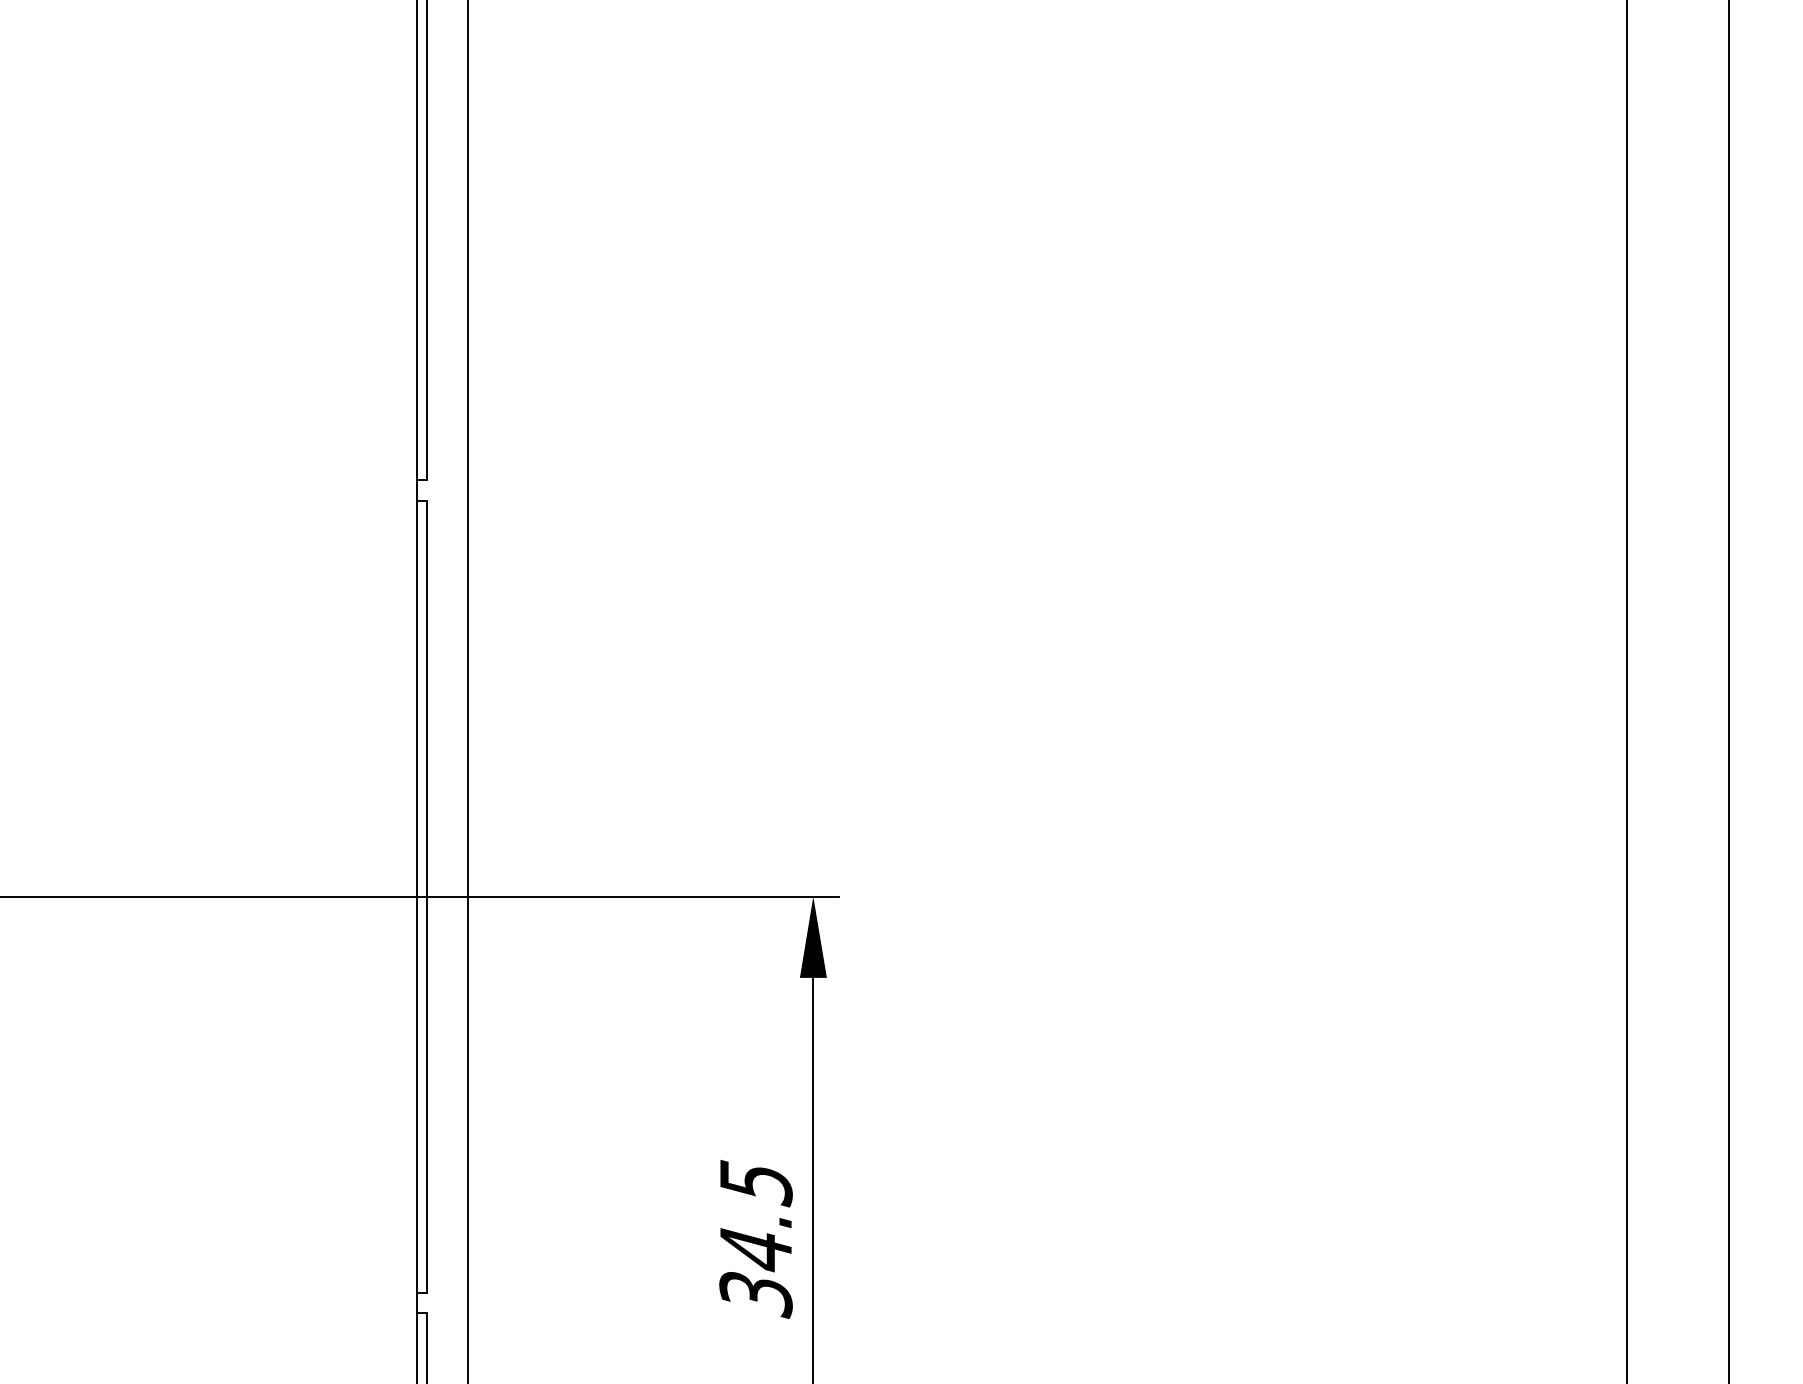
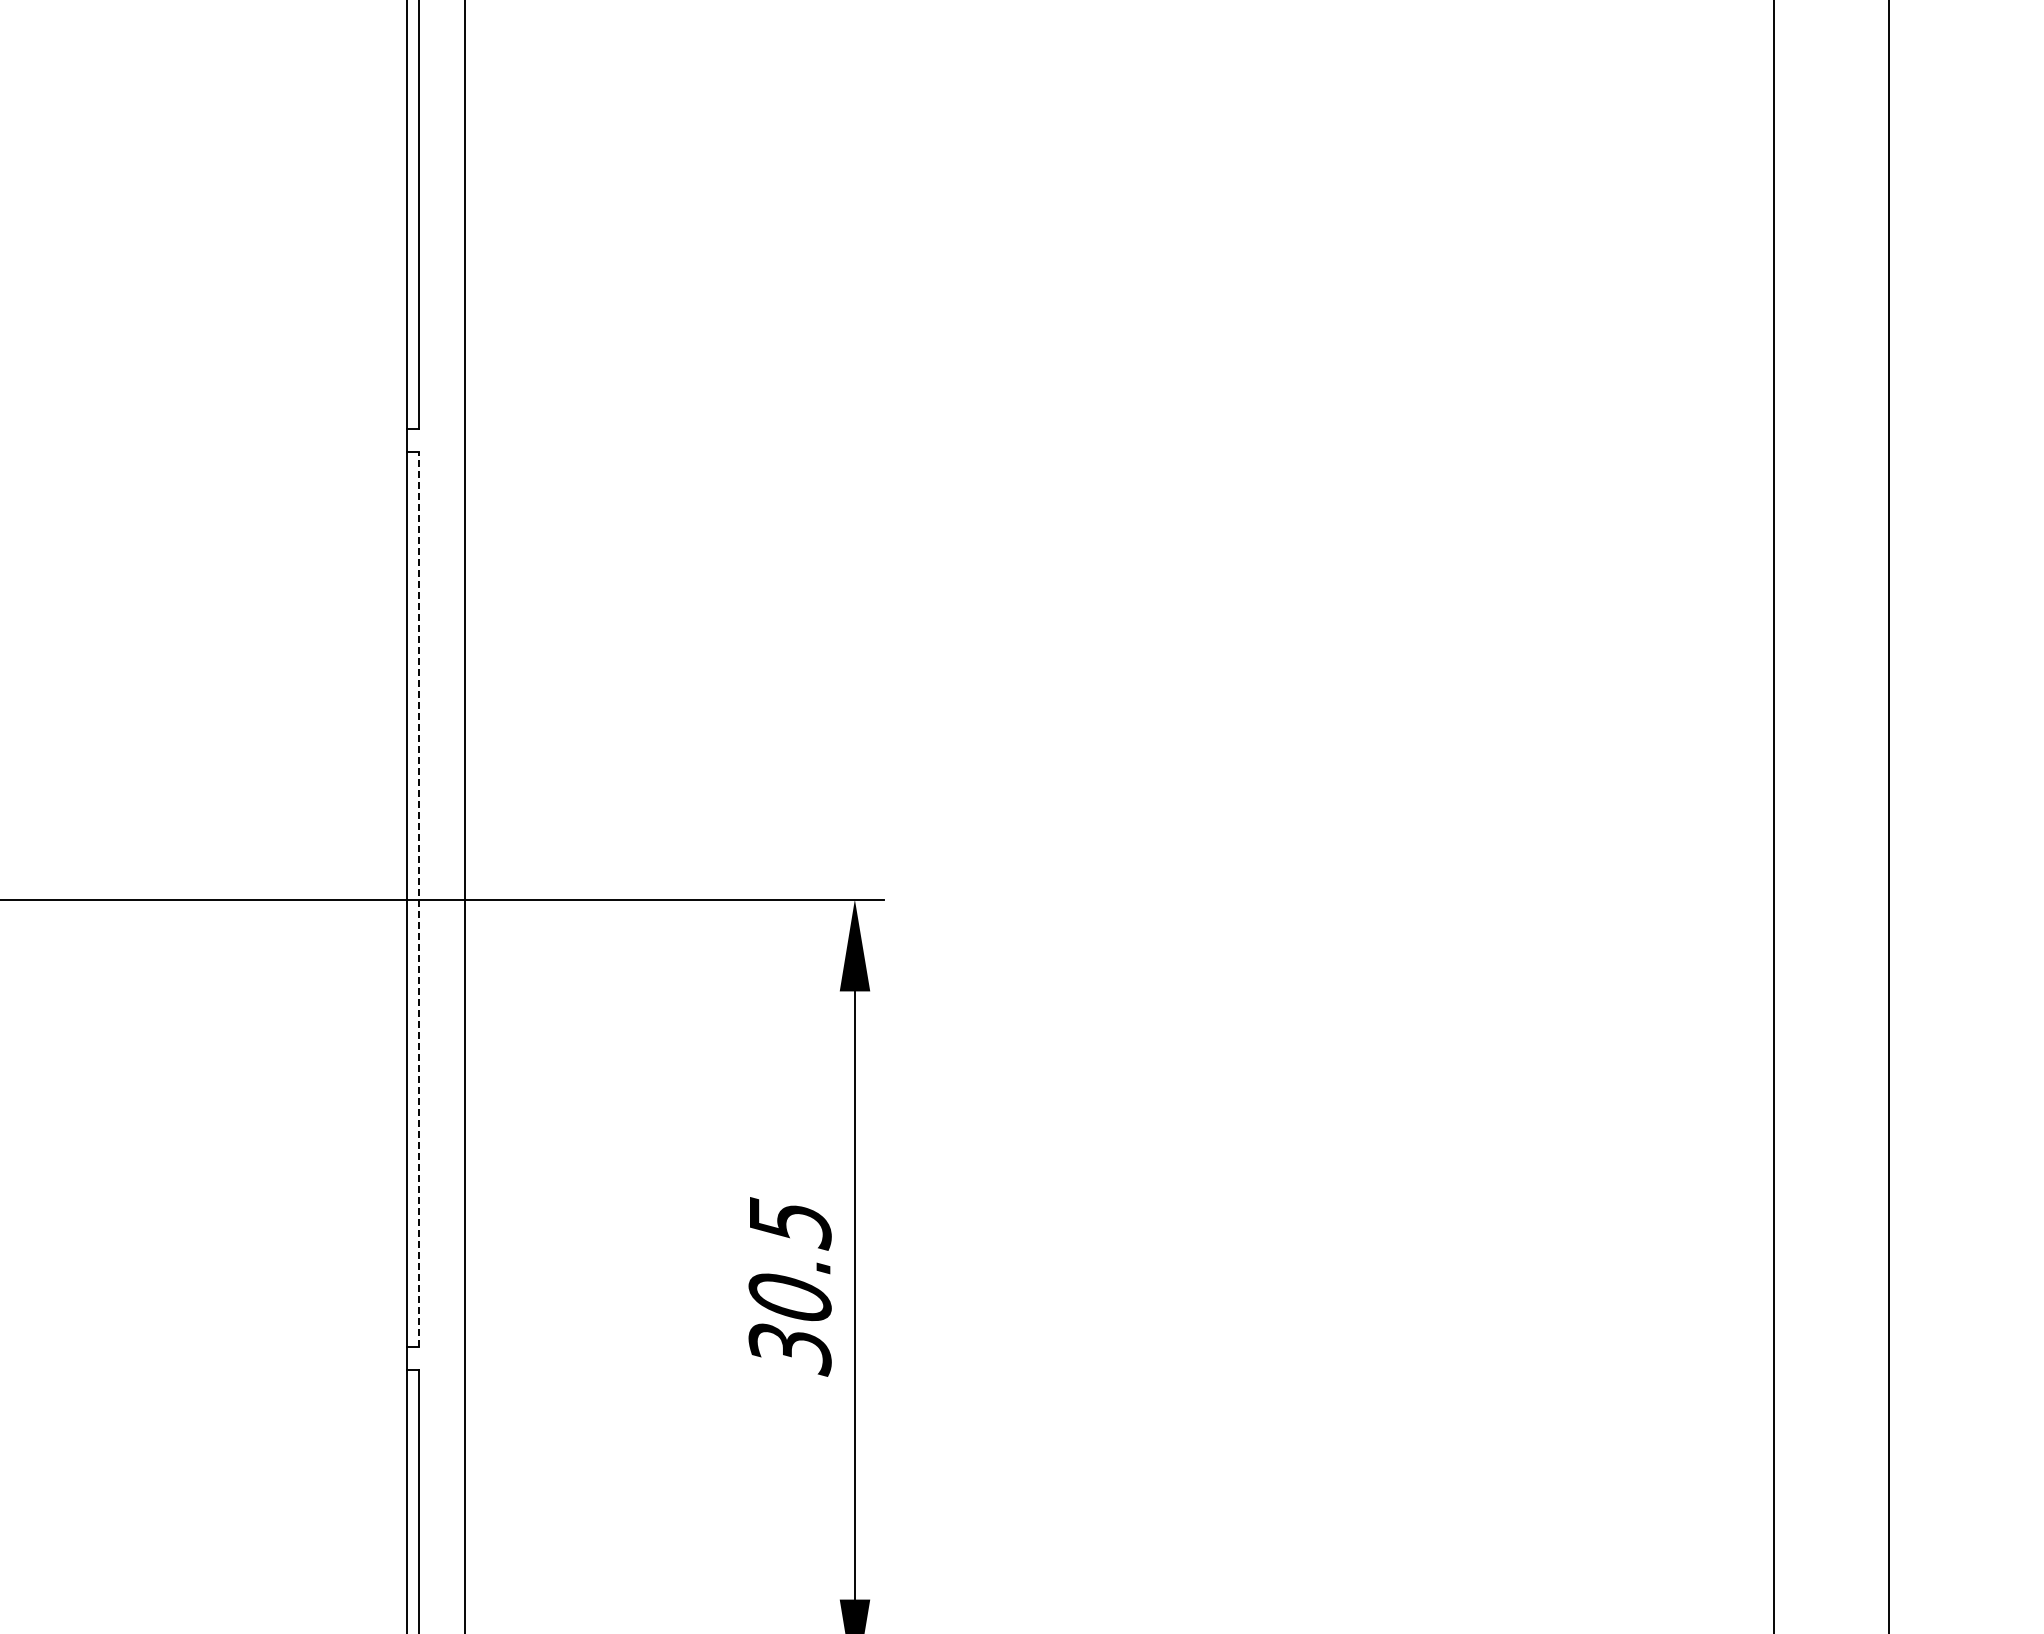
line: (427, 896) -> (418, 899), solid -> dashed
text: (755, 1249) -> (789, 1298), 34.5 -> 30.5

